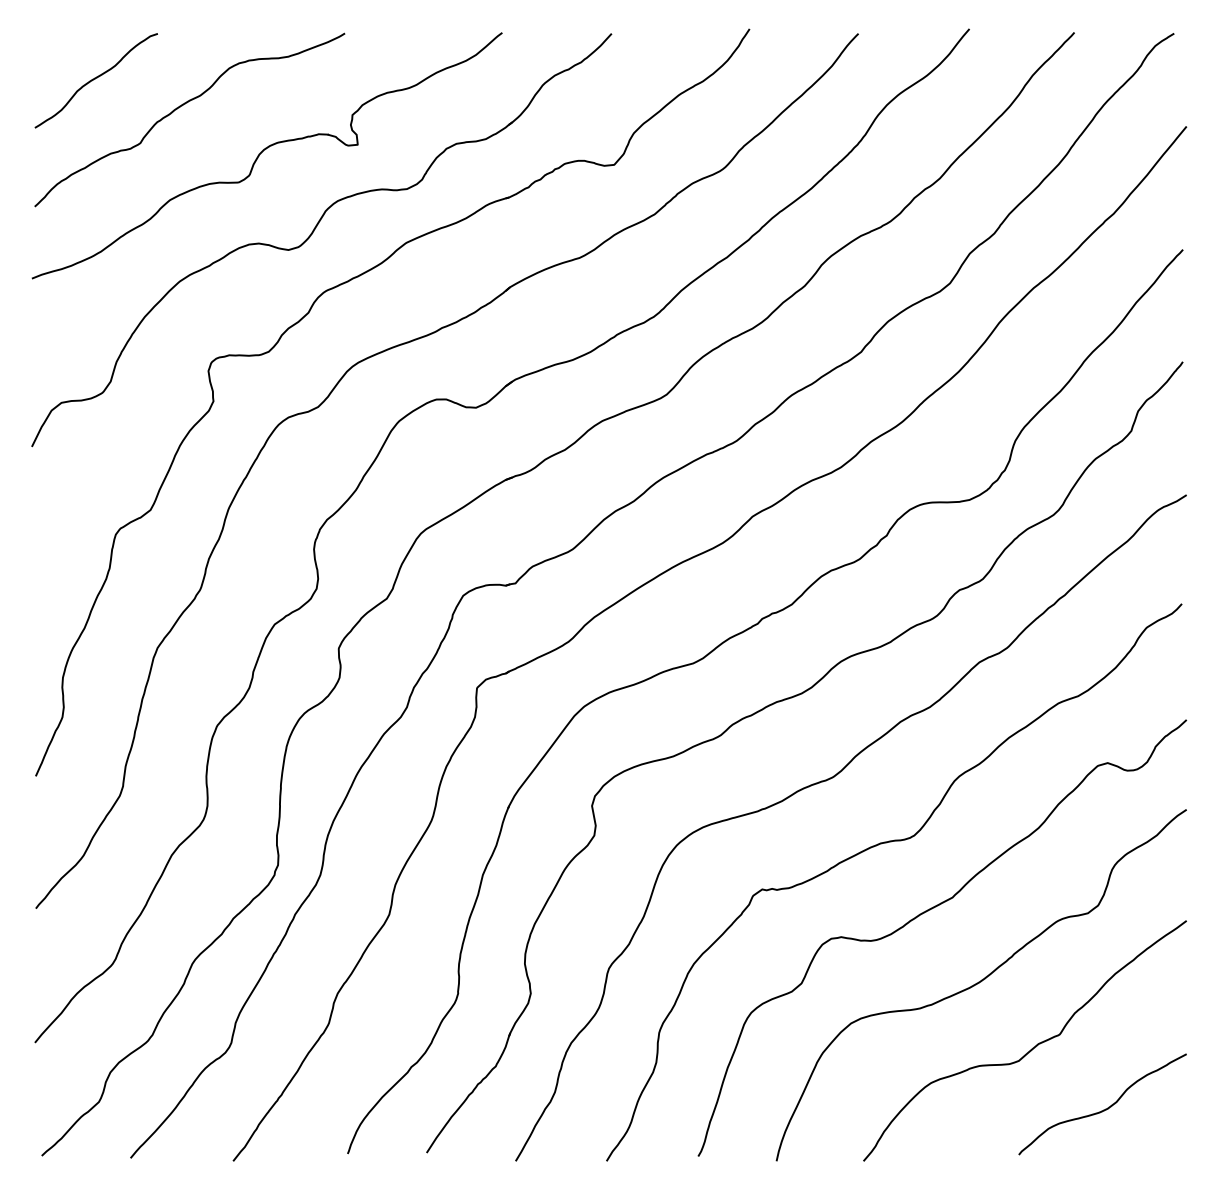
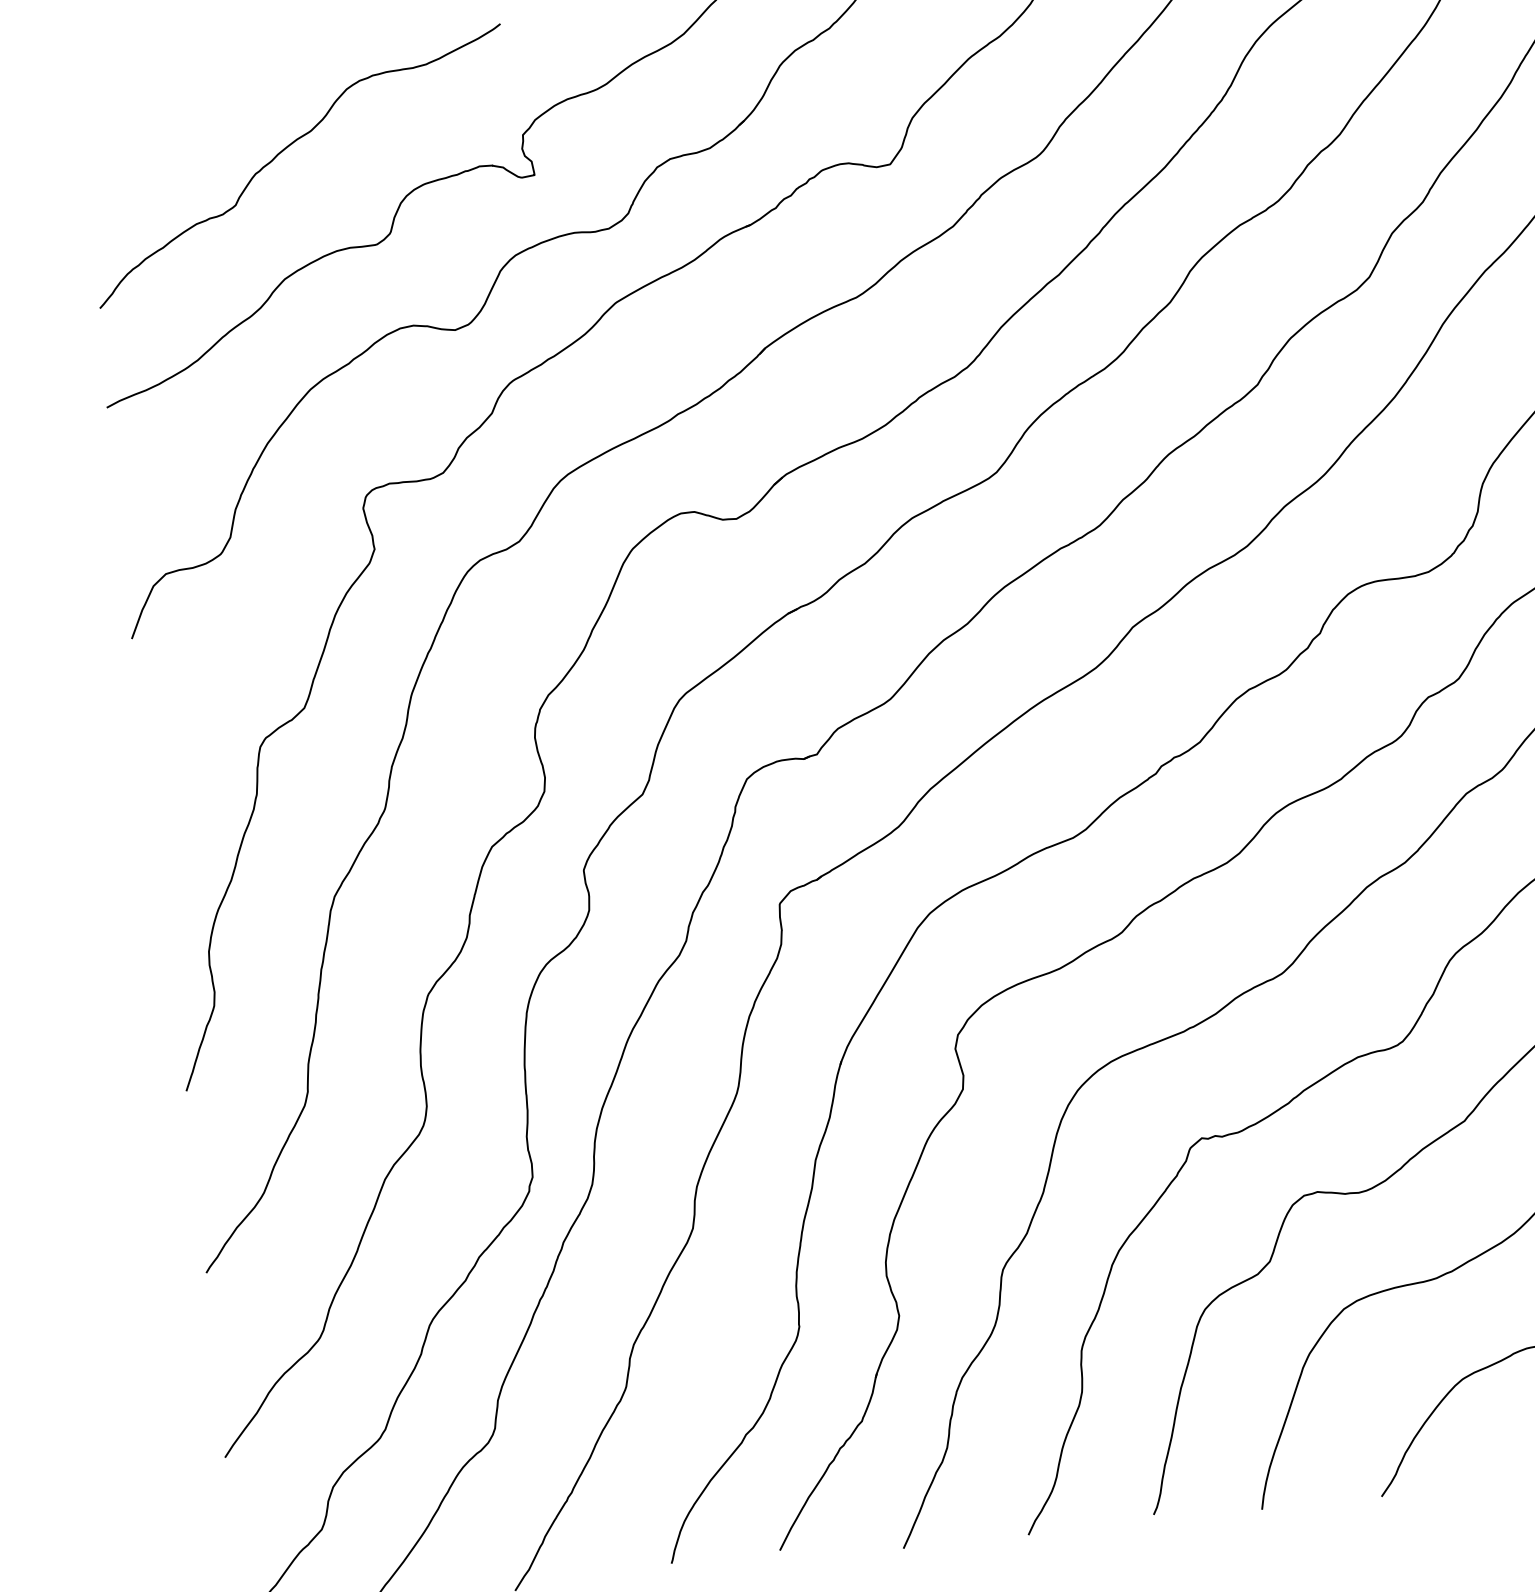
curve: (95, 79) -> (164, 124), removed

